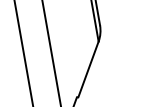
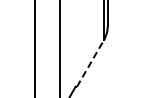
line: (88, 69) -> (90, 63), solid -> dashed

